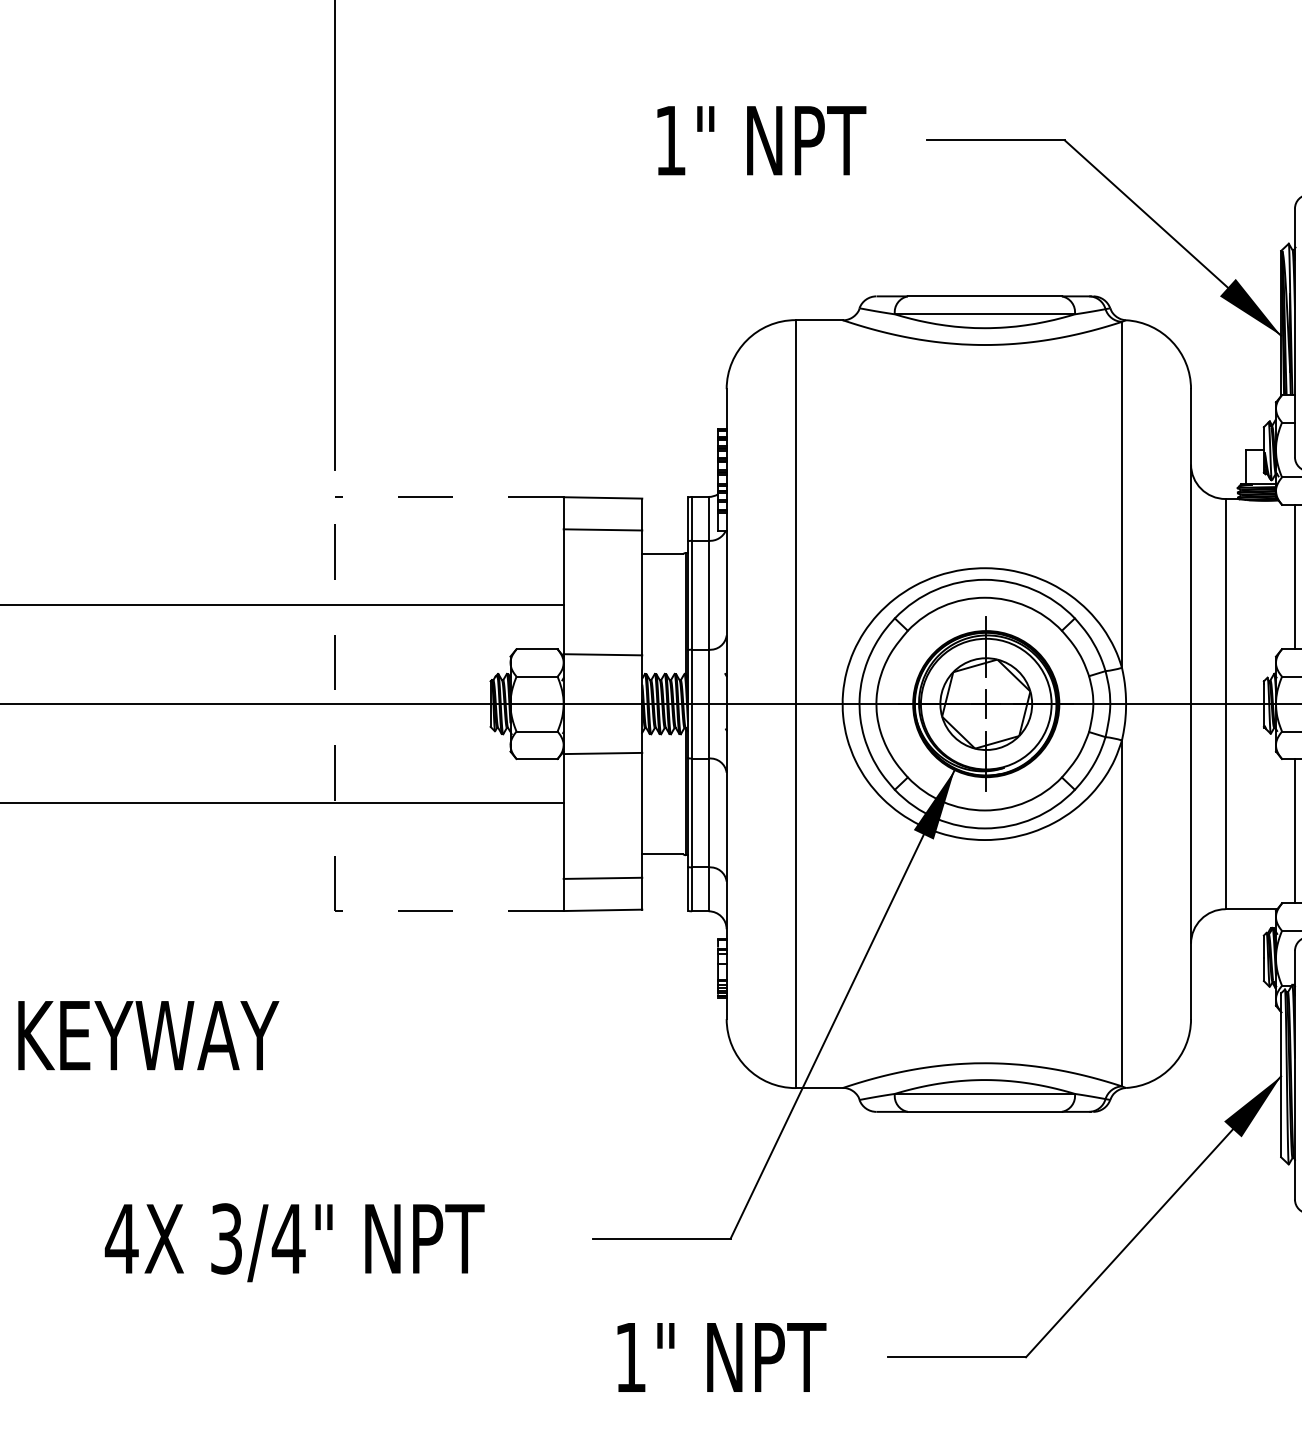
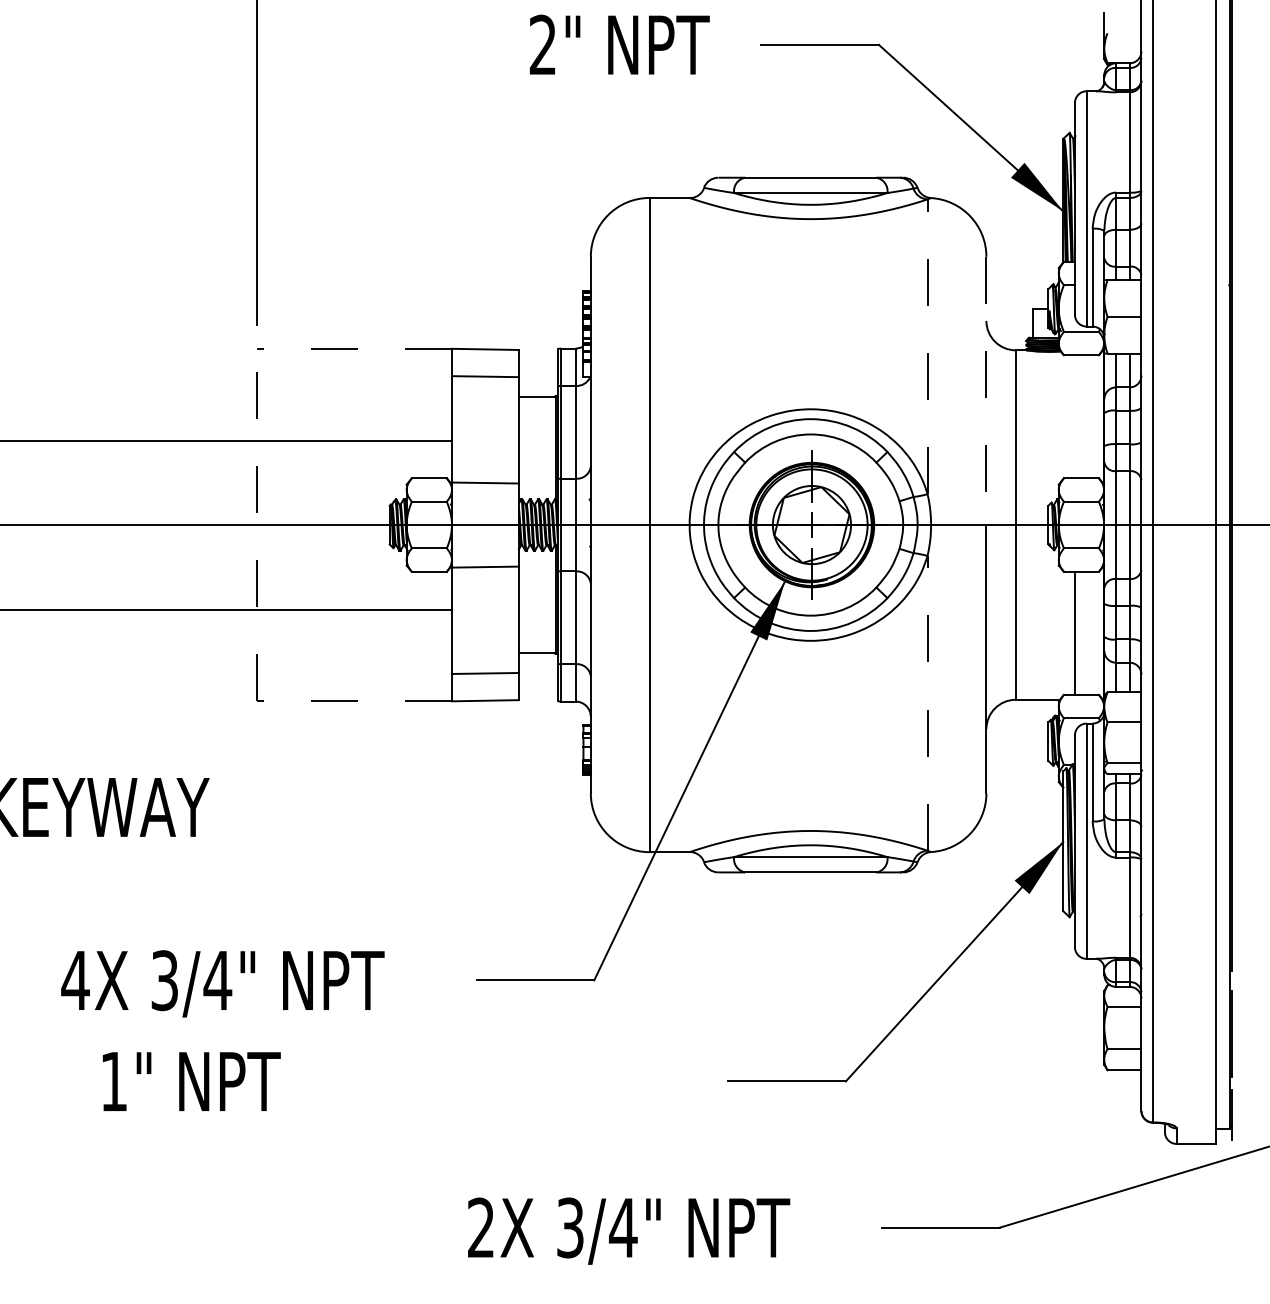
text: (669, 139) -> (542, 44), 1" -> 2"
line: (1121, 494) -> (927, 346), solid -> dashed
line: (1191, 547) -> (986, 391), solid -> dashed
line: (1294, 576) -> (1074, 416), removed
line: (1121, 912) -> (927, 702), solid -> dashed
text: (721, 1357) -> (191, 1081), moved

